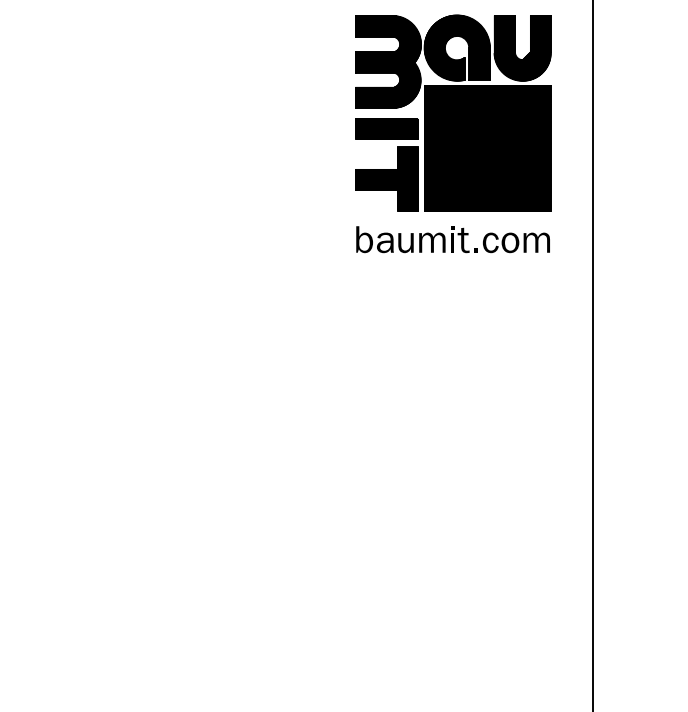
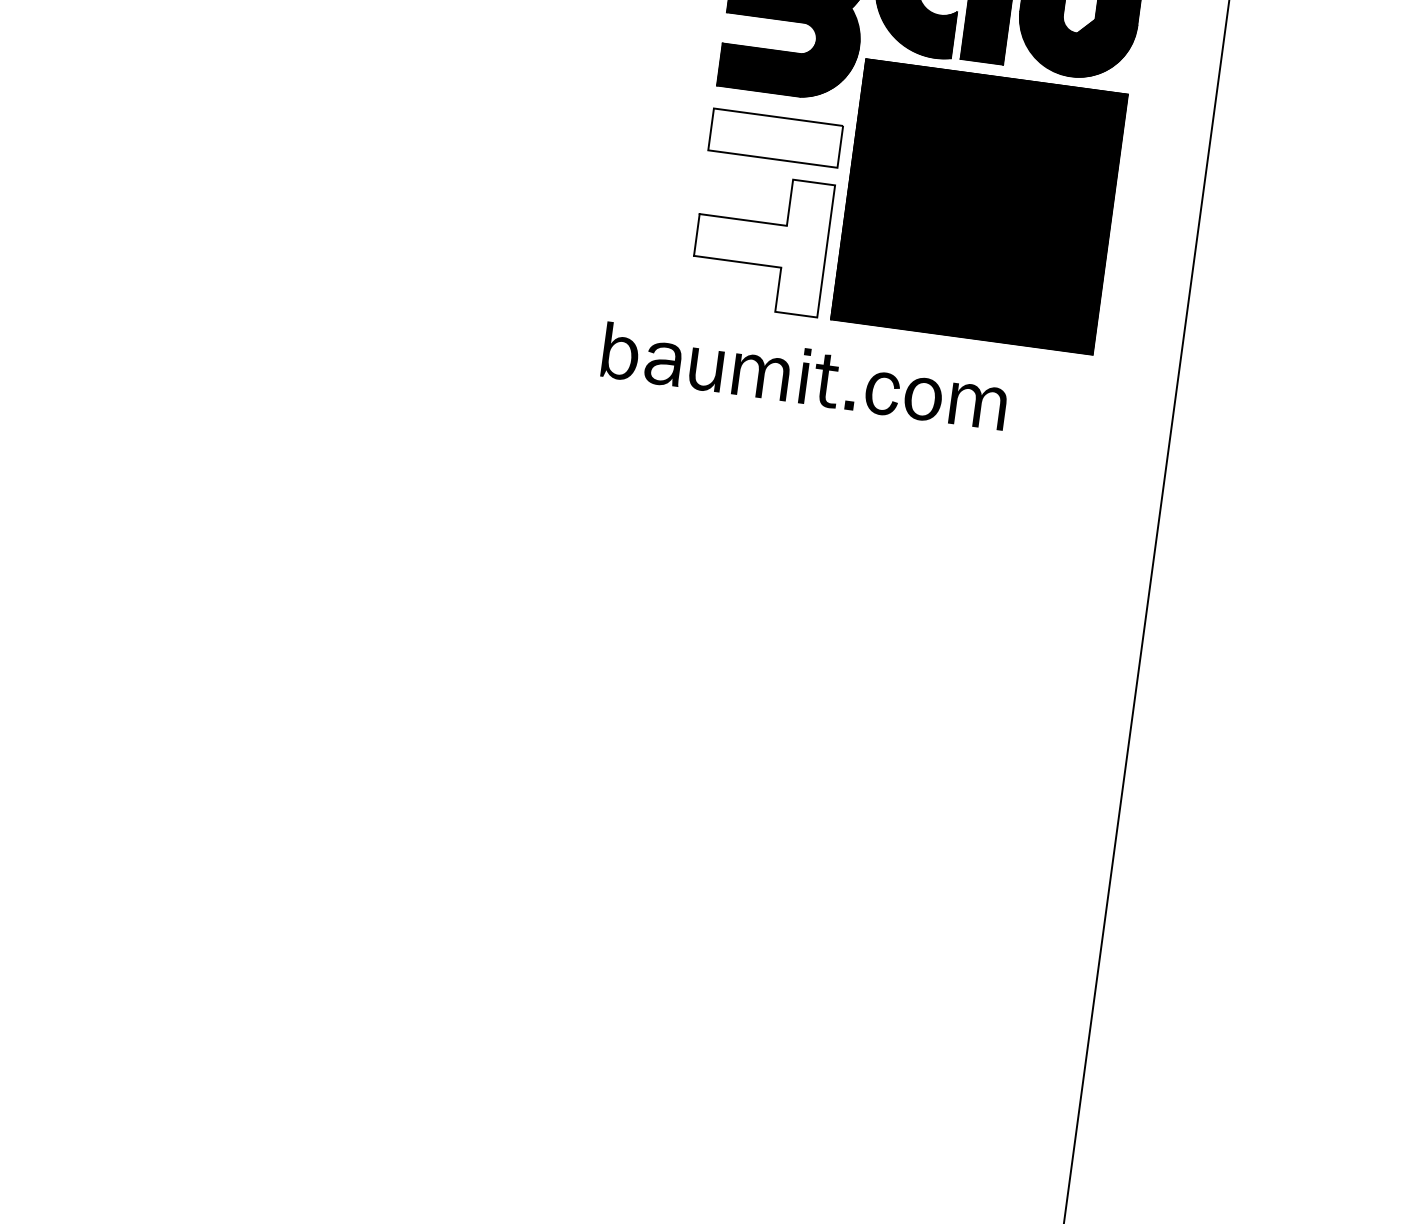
hatch: (386, 128) -> (774, 137), removed
hatch: (386, 179) -> (760, 243), removed
part: (452, 239) -> (803, 375), moved

